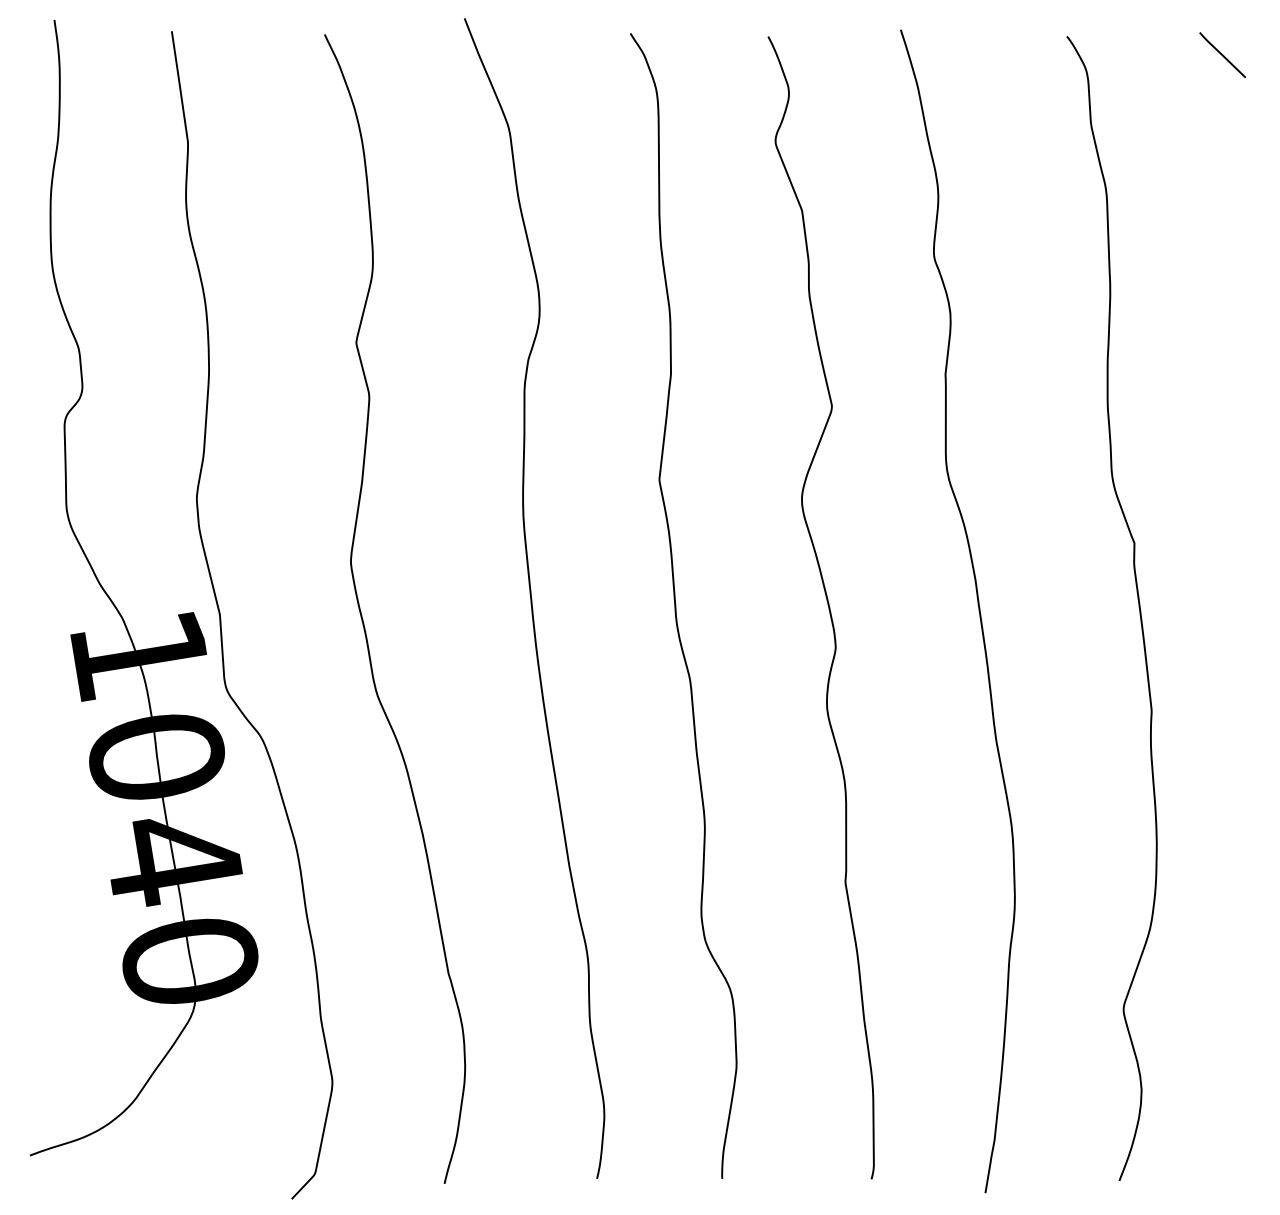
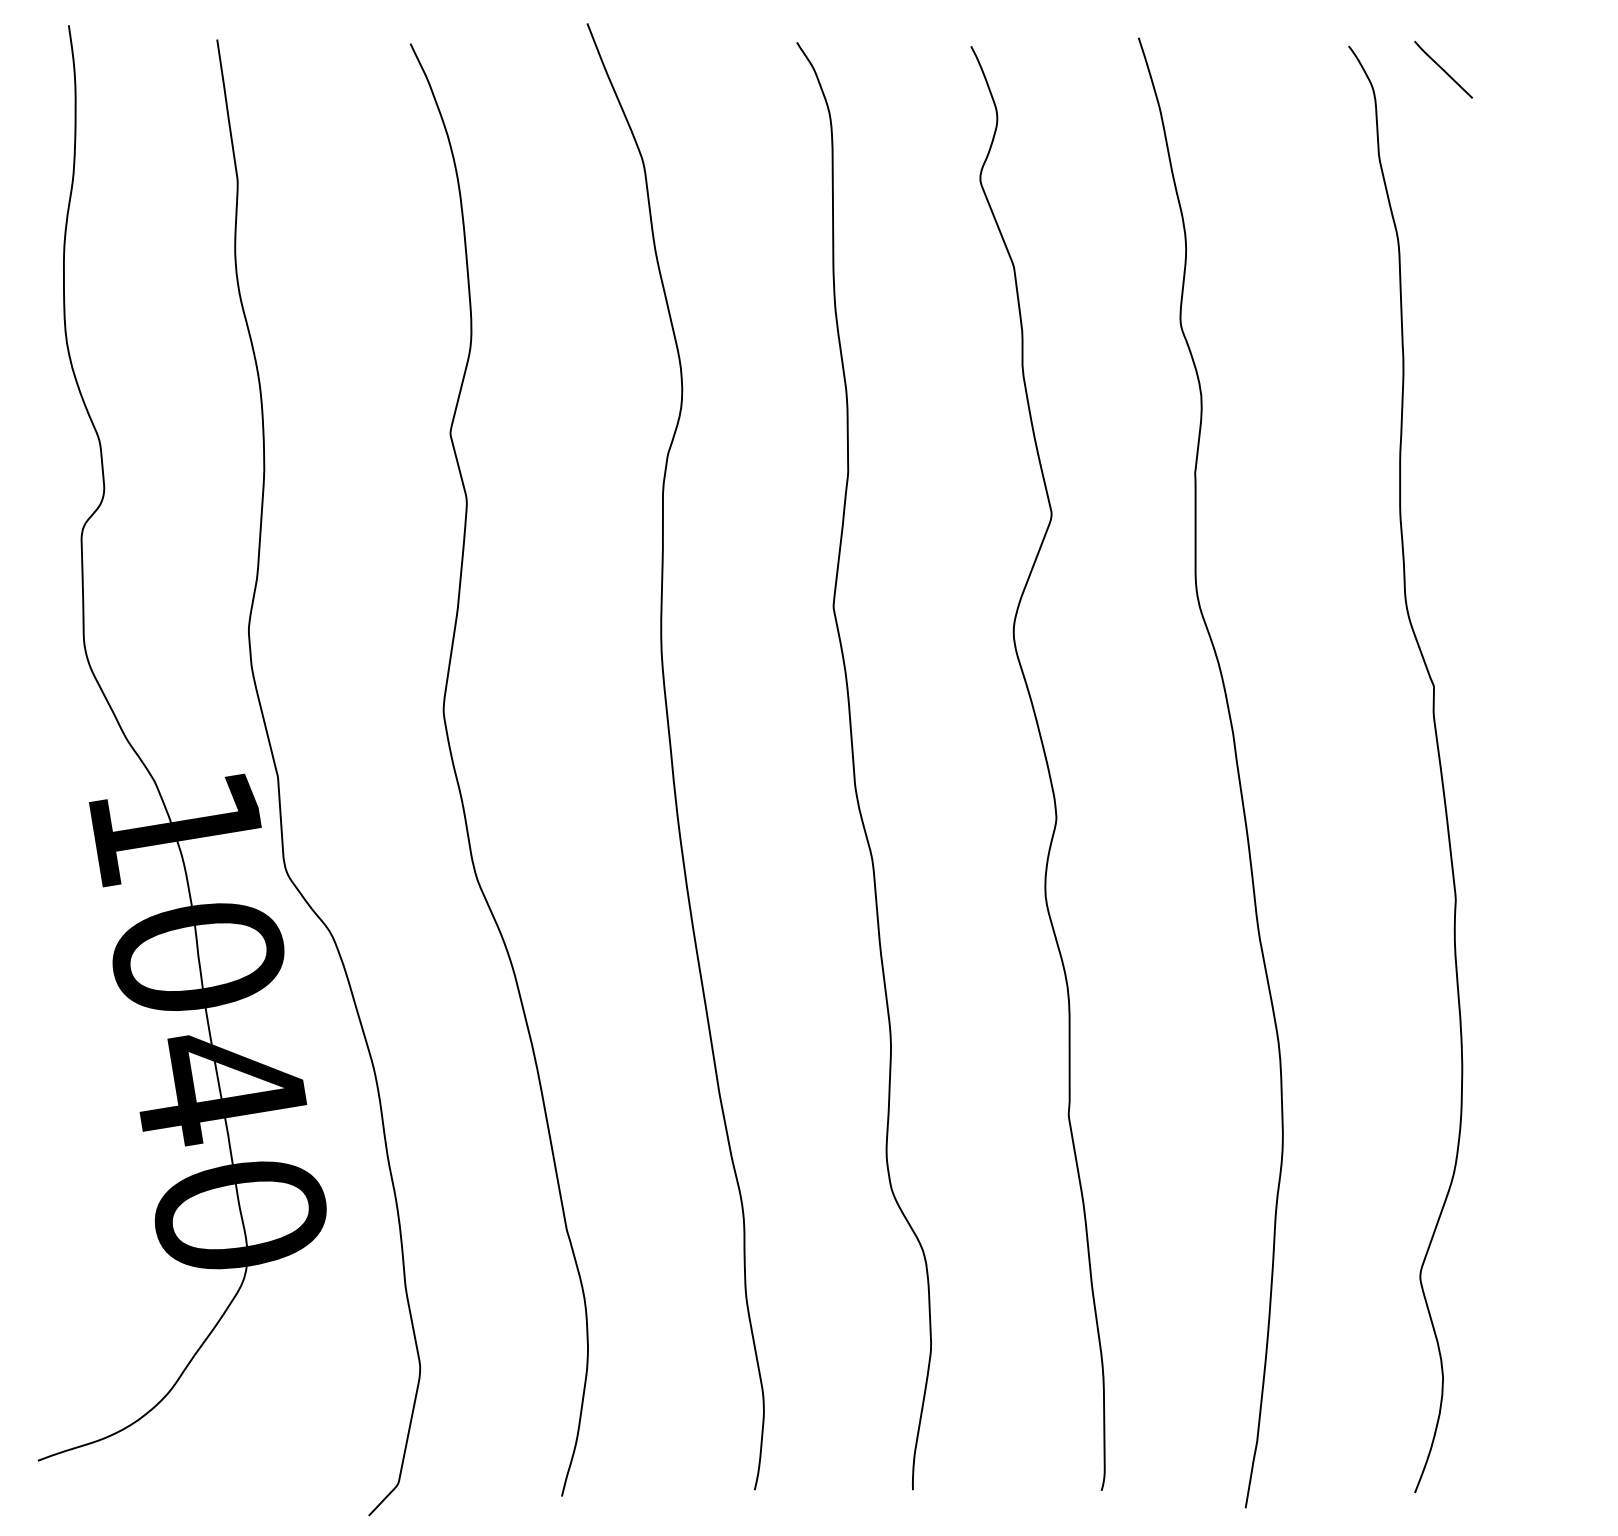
line: (1222, 54) -> (1443, 69), moved

